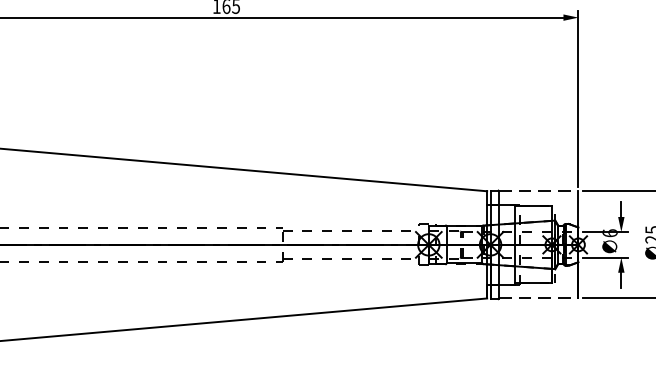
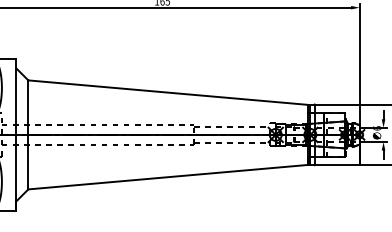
line: (539, 190) -> (337, 104), dashed -> solid
line: (539, 297) -> (337, 164), dashed -> solid

